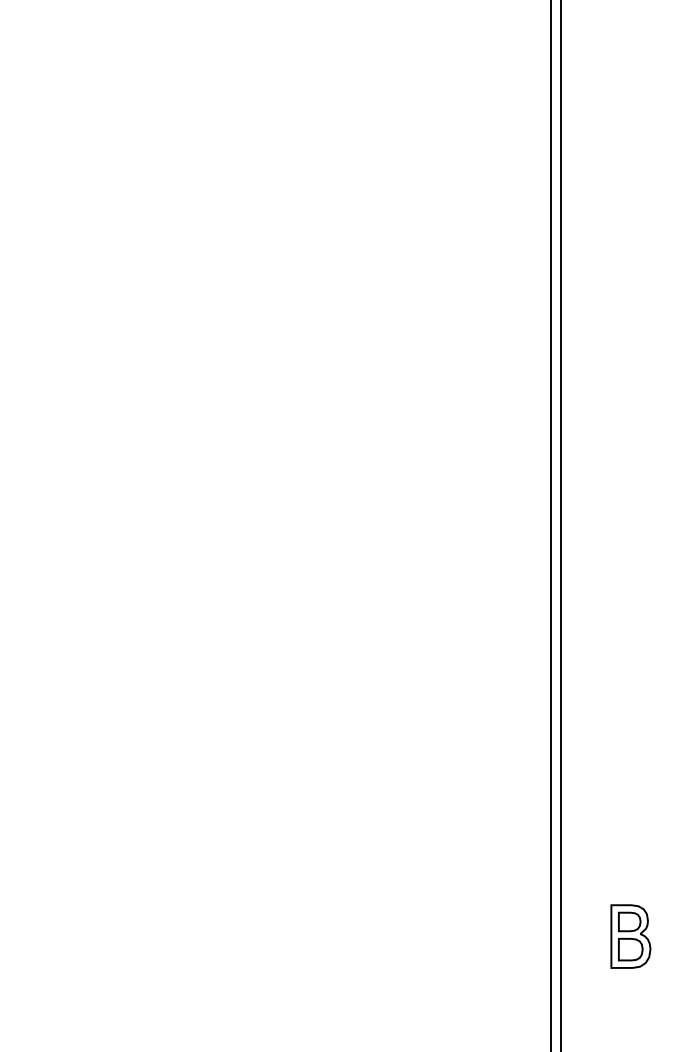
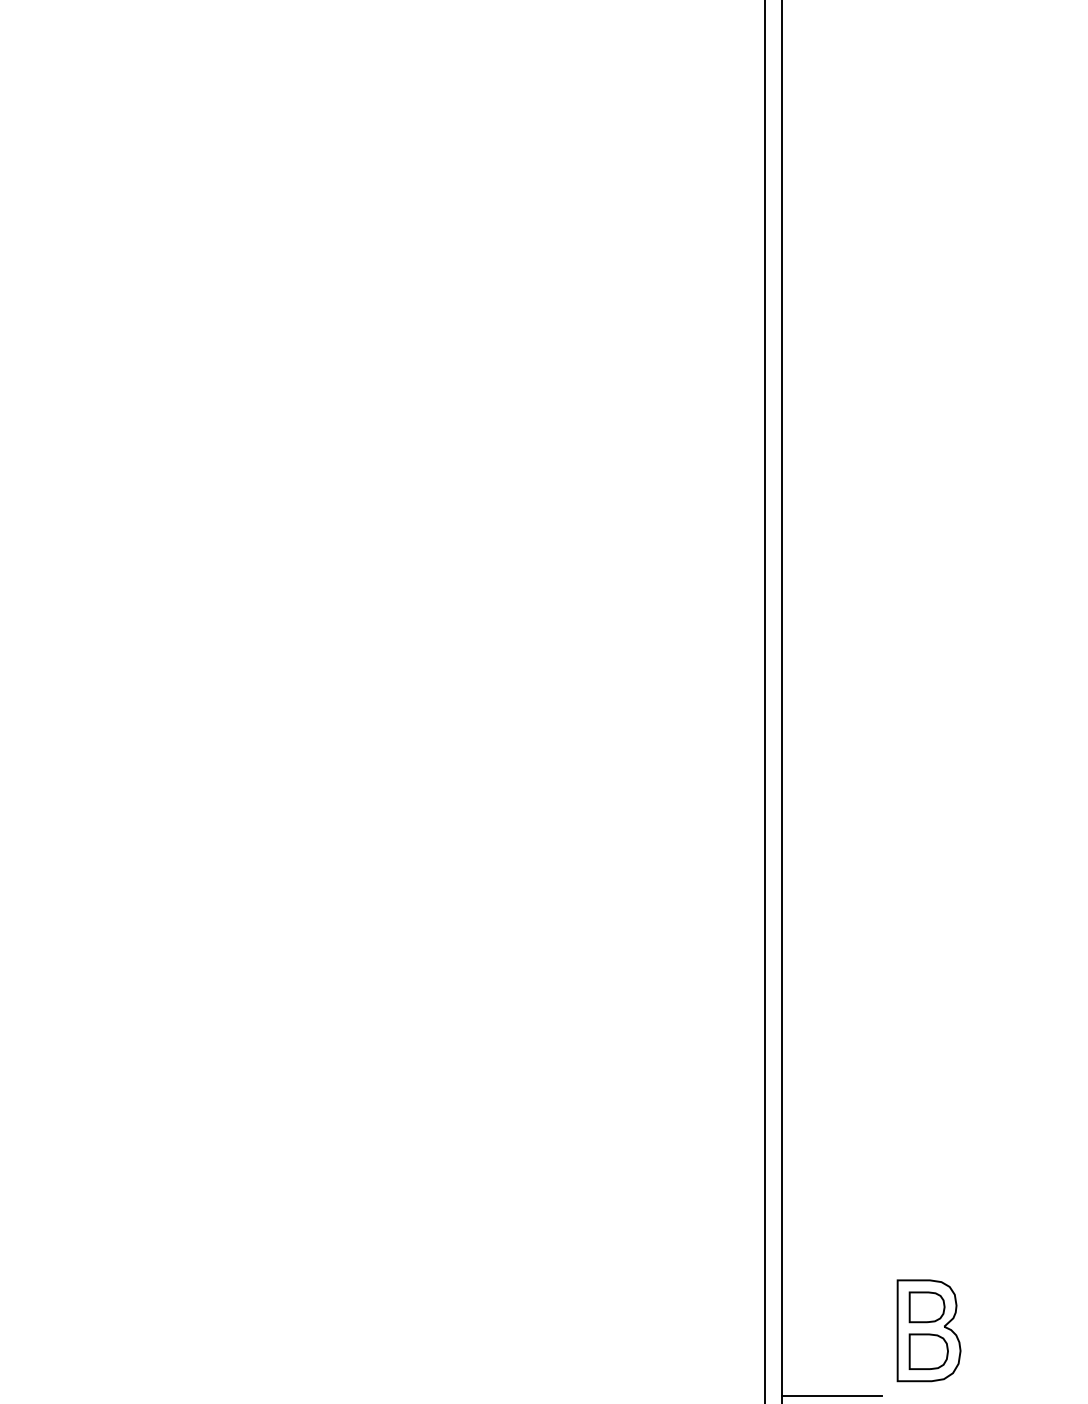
part: (630, 936) -> (928, 1330), moved
line: (592, 976) -> (831, 1394), added

